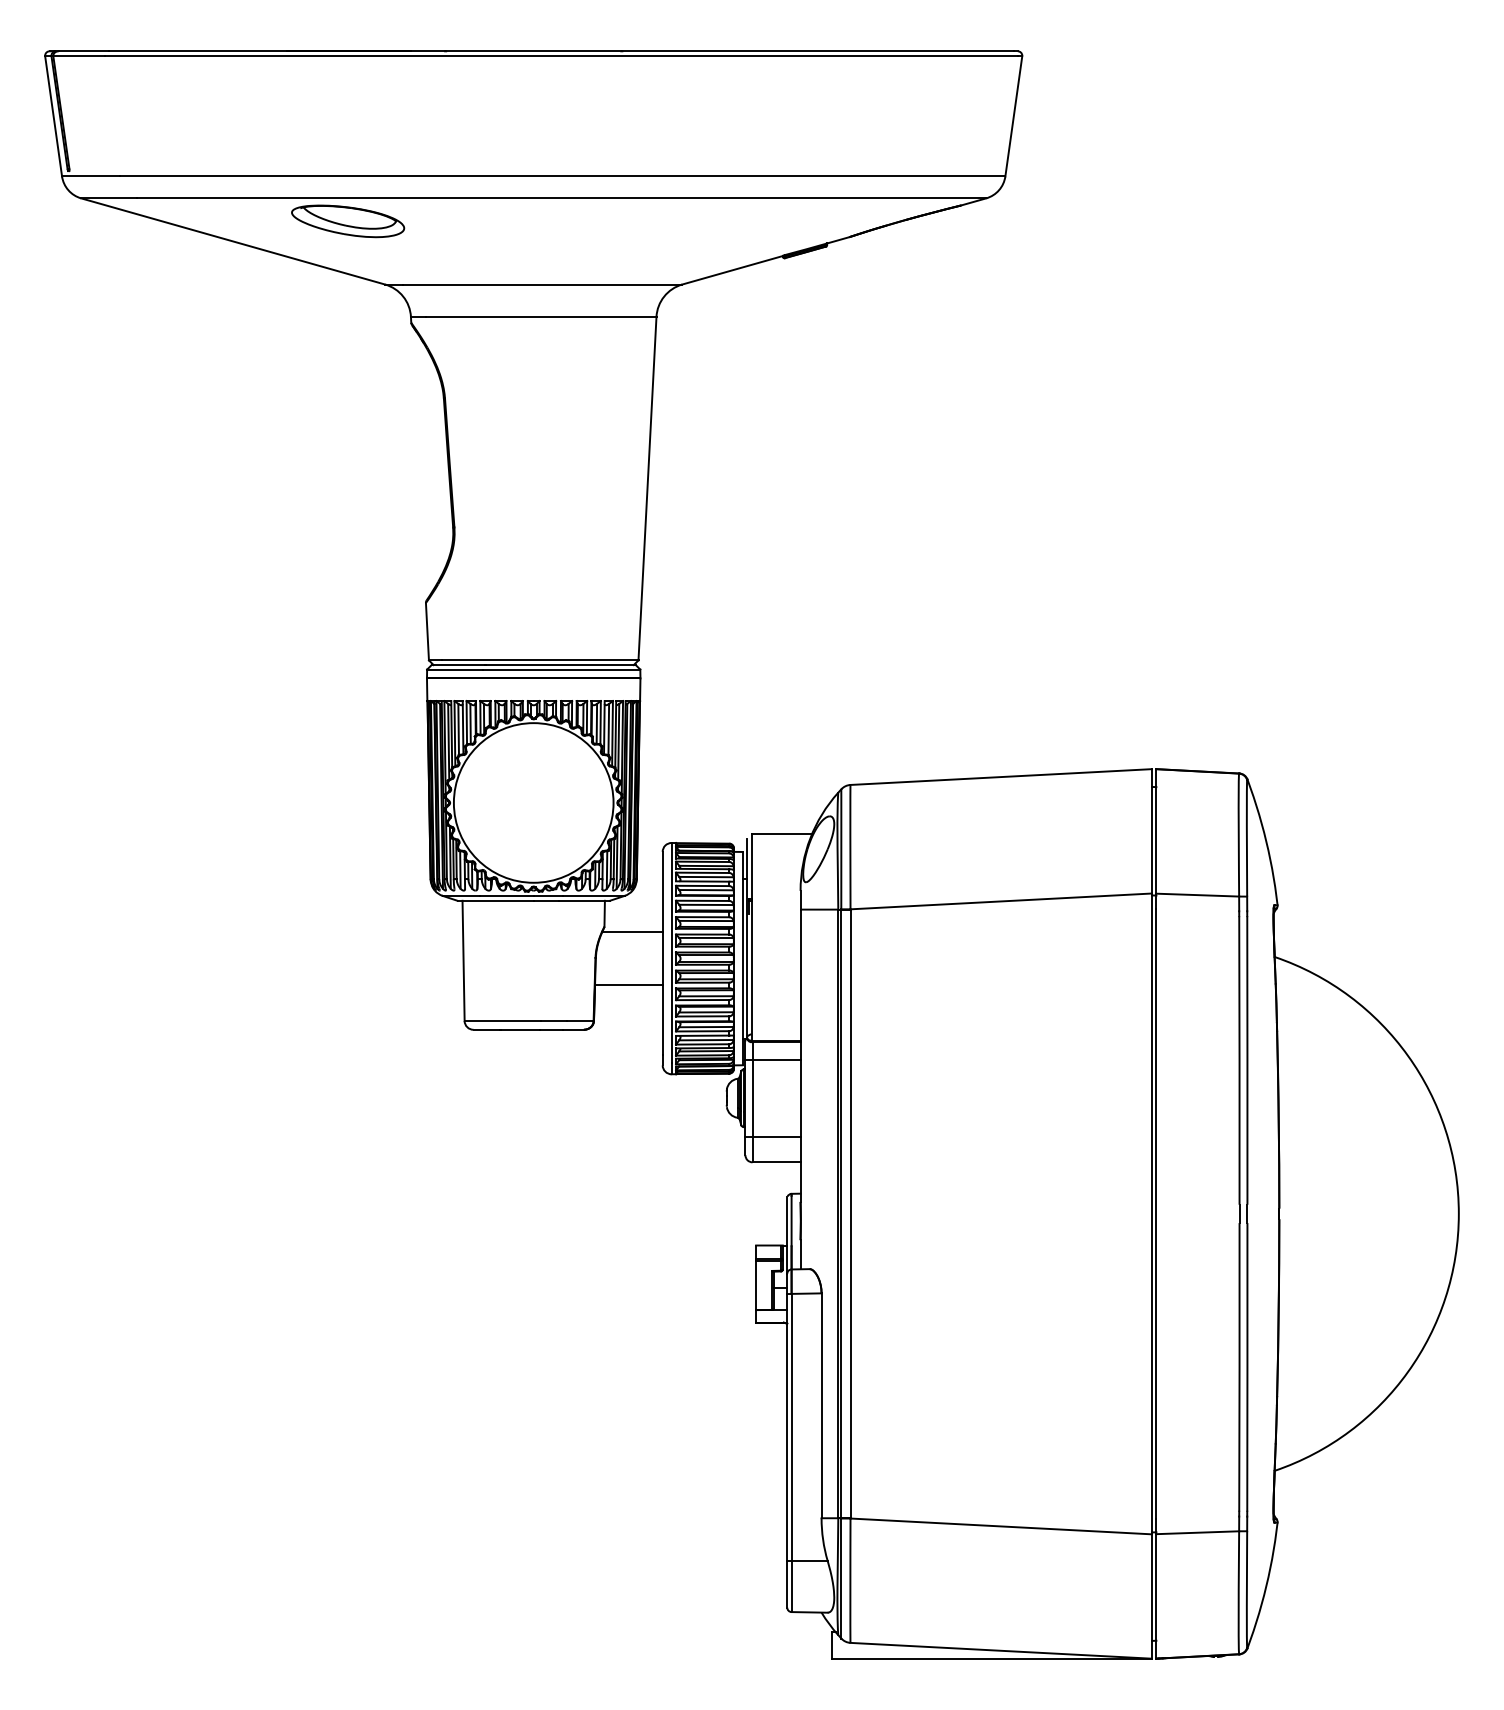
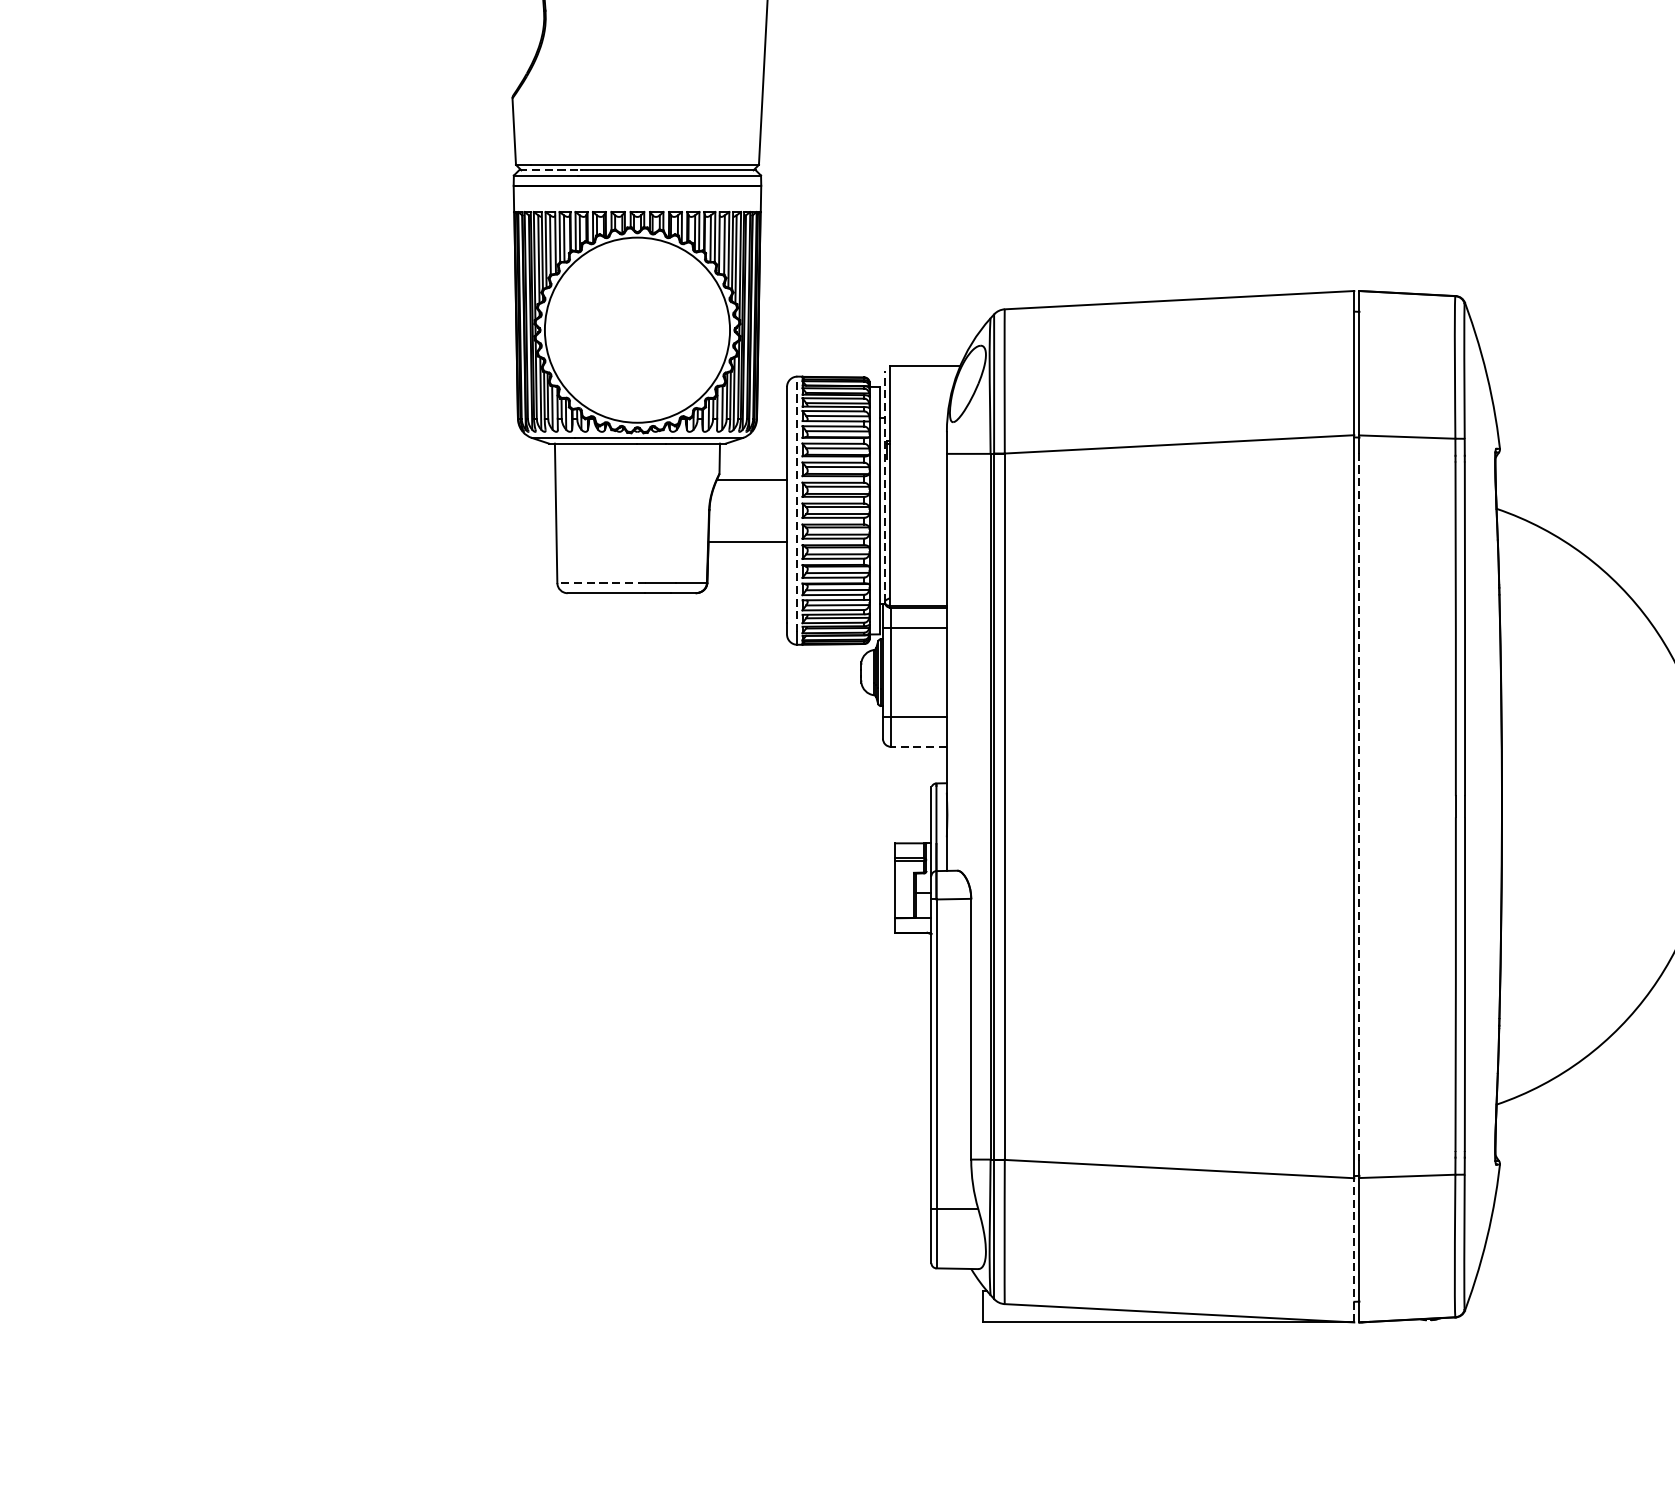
line: (458, 665) -> (550, 170), solid -> dashed
line: (747, 938) -> (885, 487), solid -> dashed
line: (671, 952) -> (797, 503), solid -> dashed
line: (502, 1021) -> (601, 583), solid -> dashed
line: (776, 1162) -> (918, 747), solid -> dashed
line: (1156, 1214) -> (1359, 807), solid -> dashed
line: (1151, 1596) -> (1353, 1250), solid -> dashed

